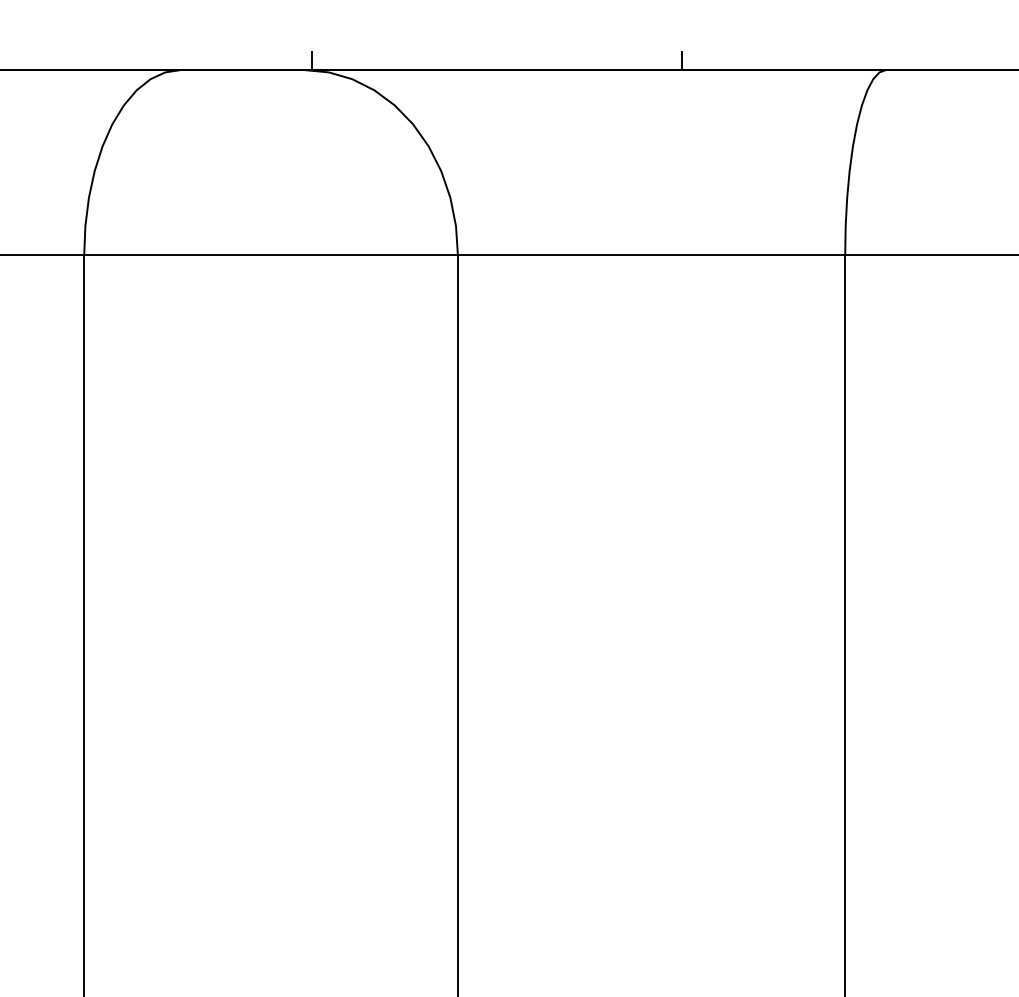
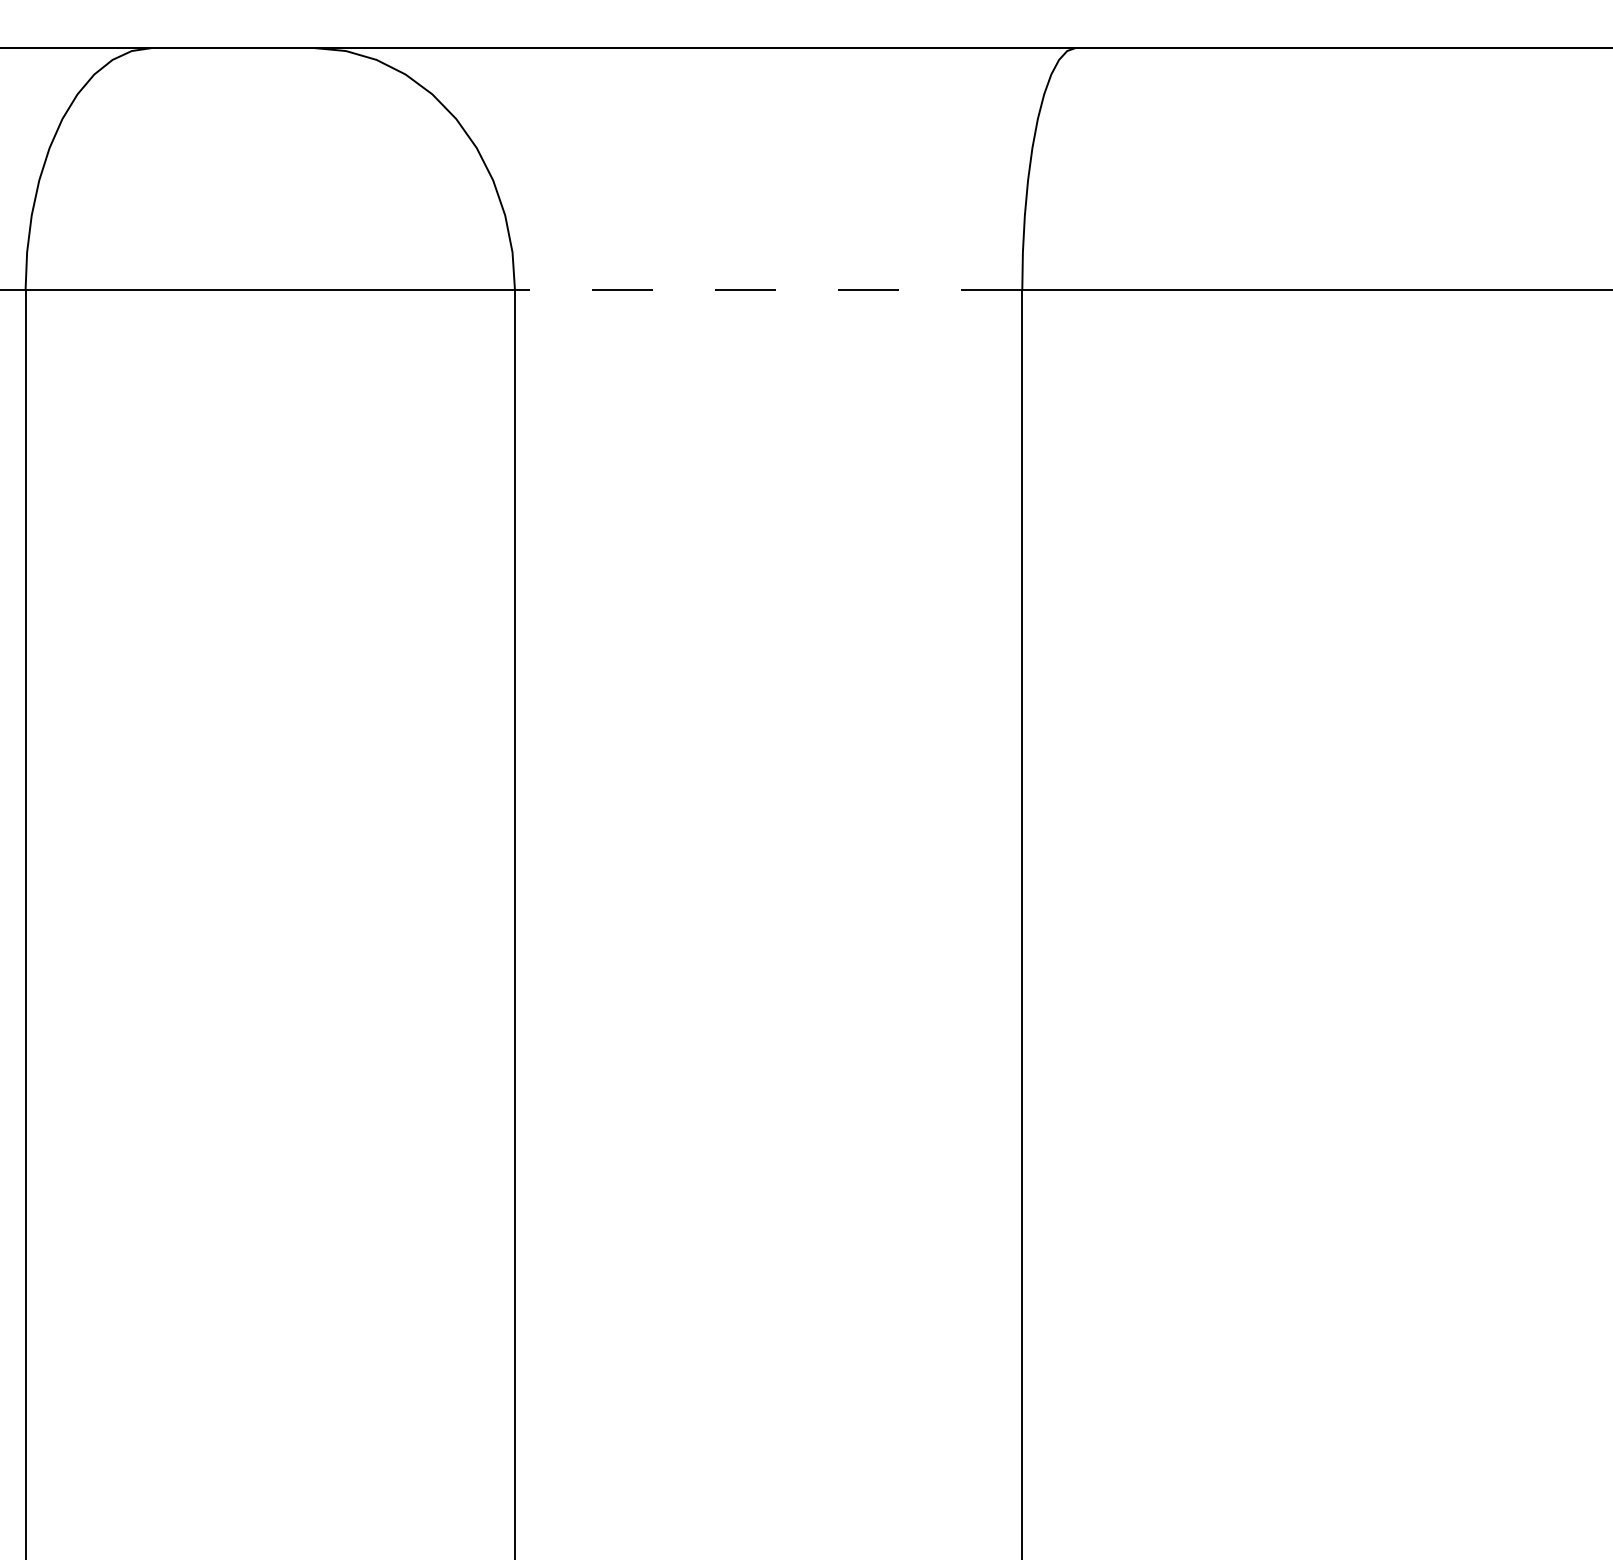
line: (312, 60) -> (324, 35), removed
line: (681, 60) -> (808, 35), removed
line: (651, 255) -> (768, 290), solid -> dashed

